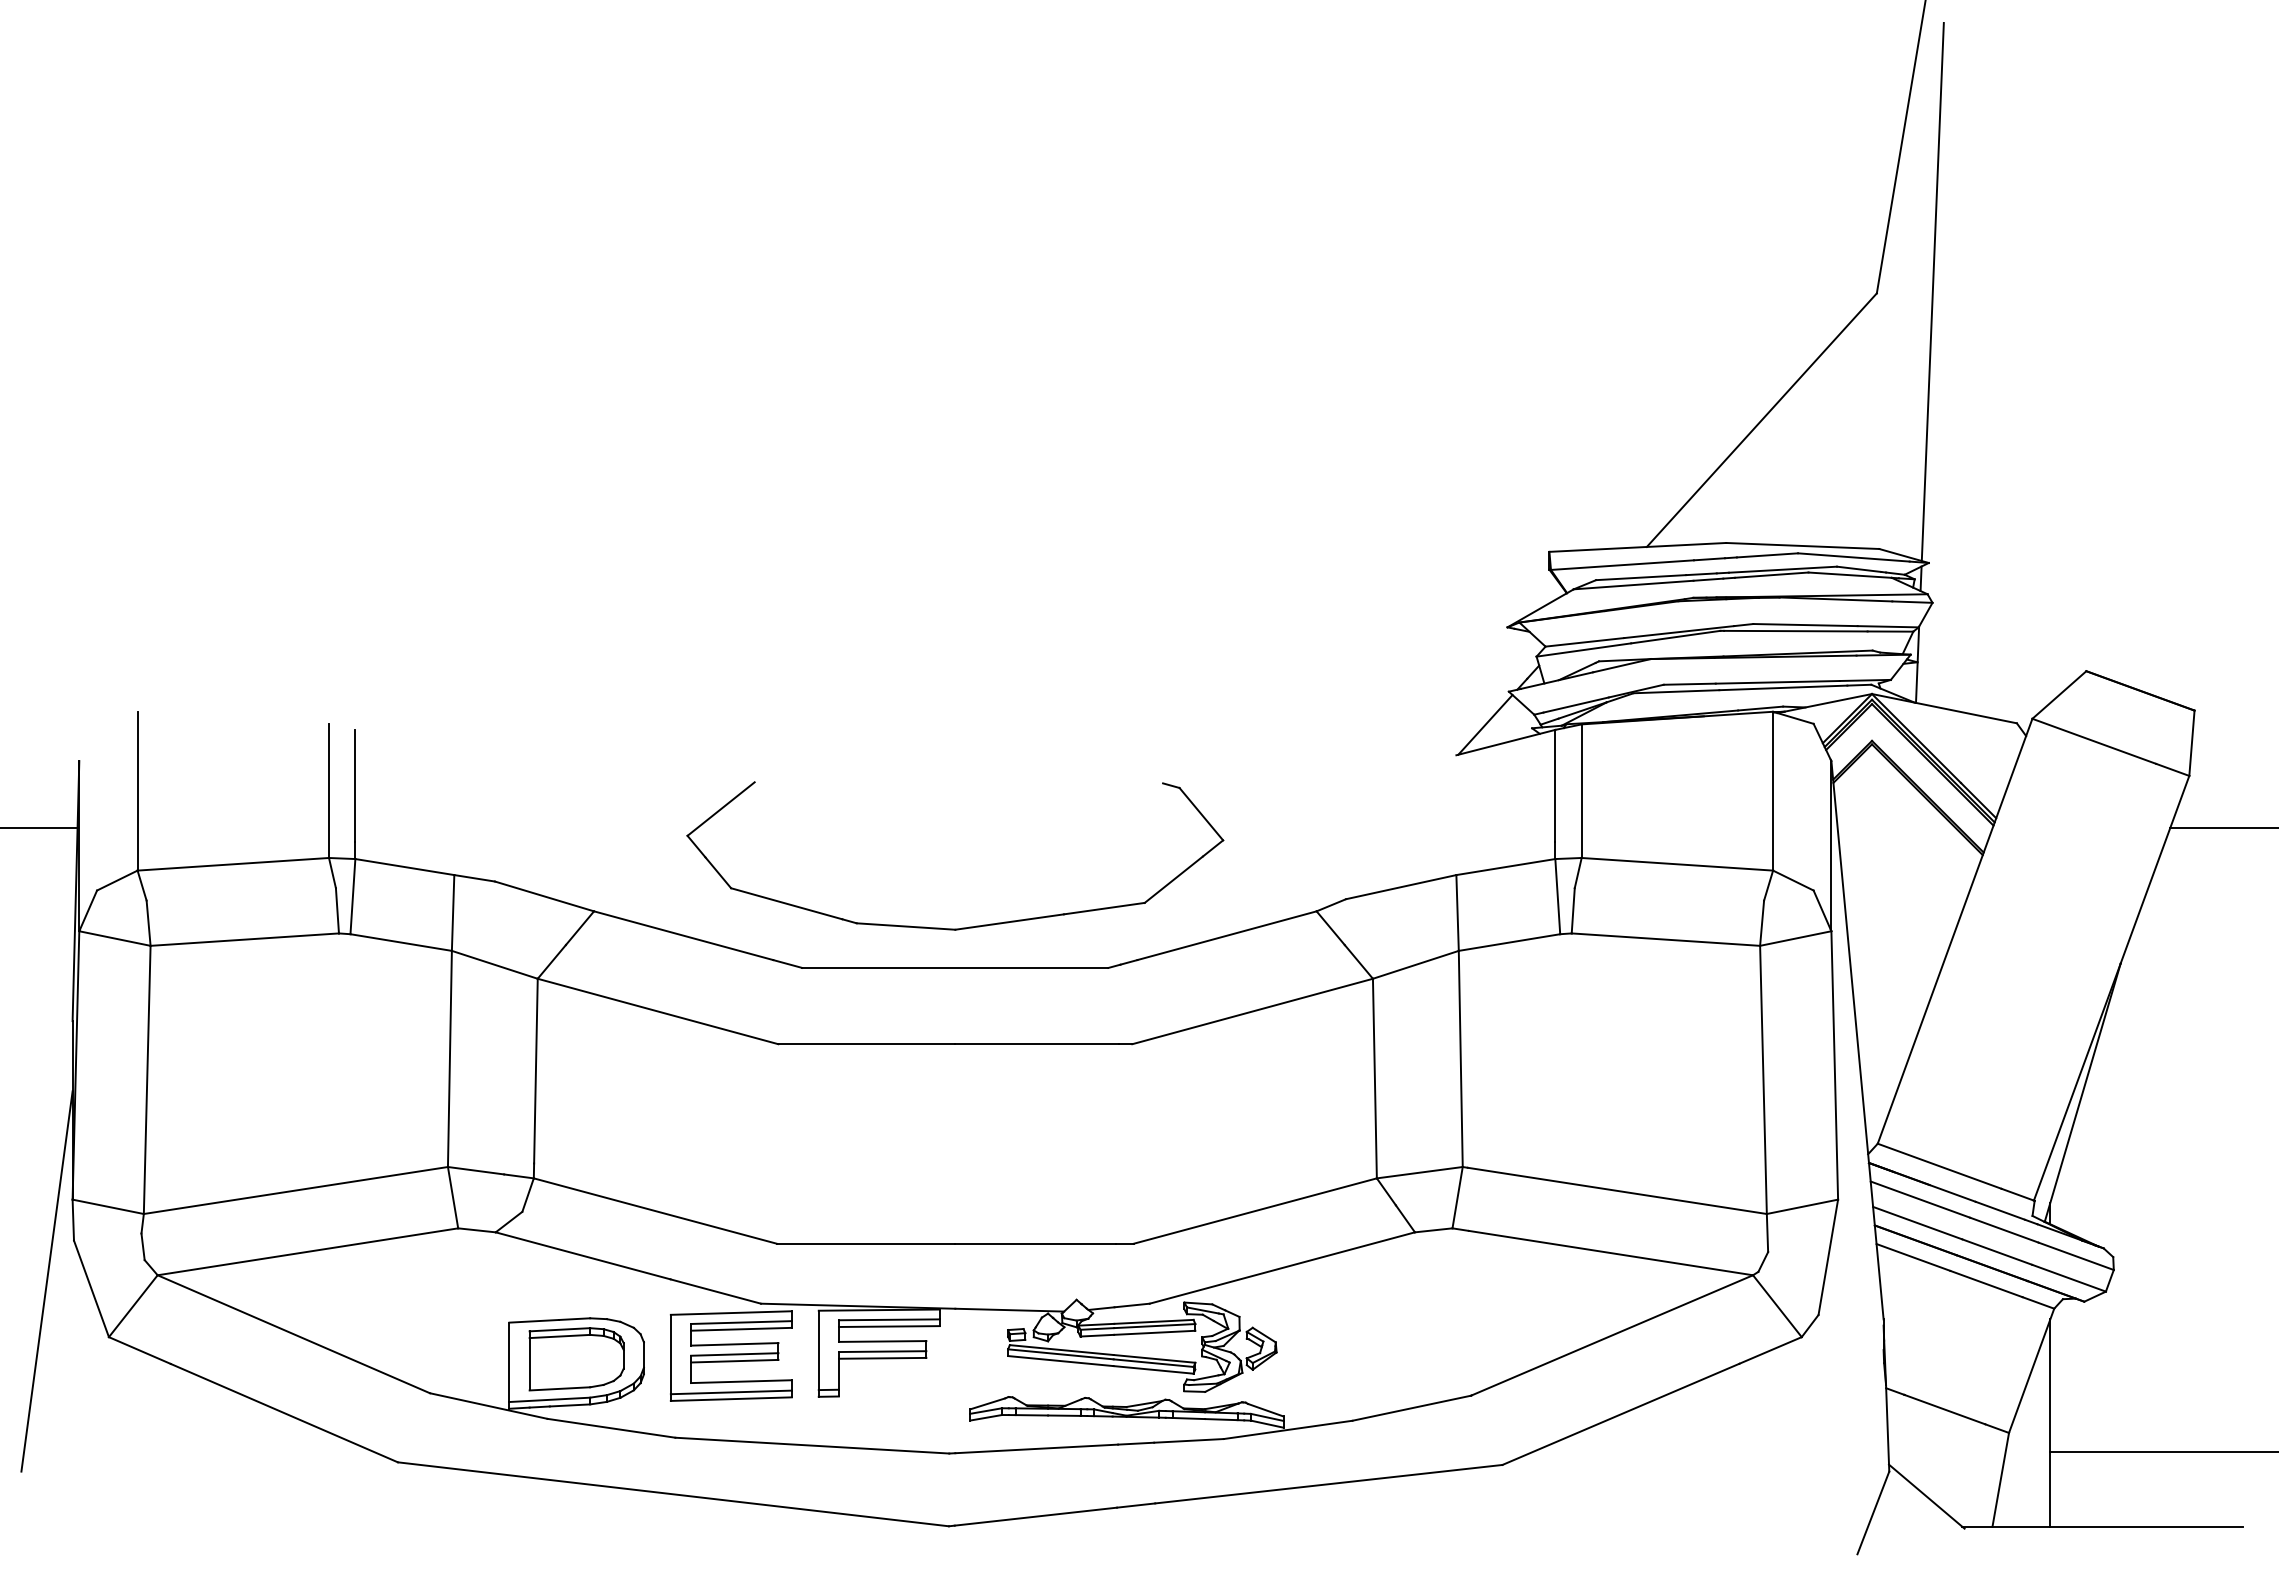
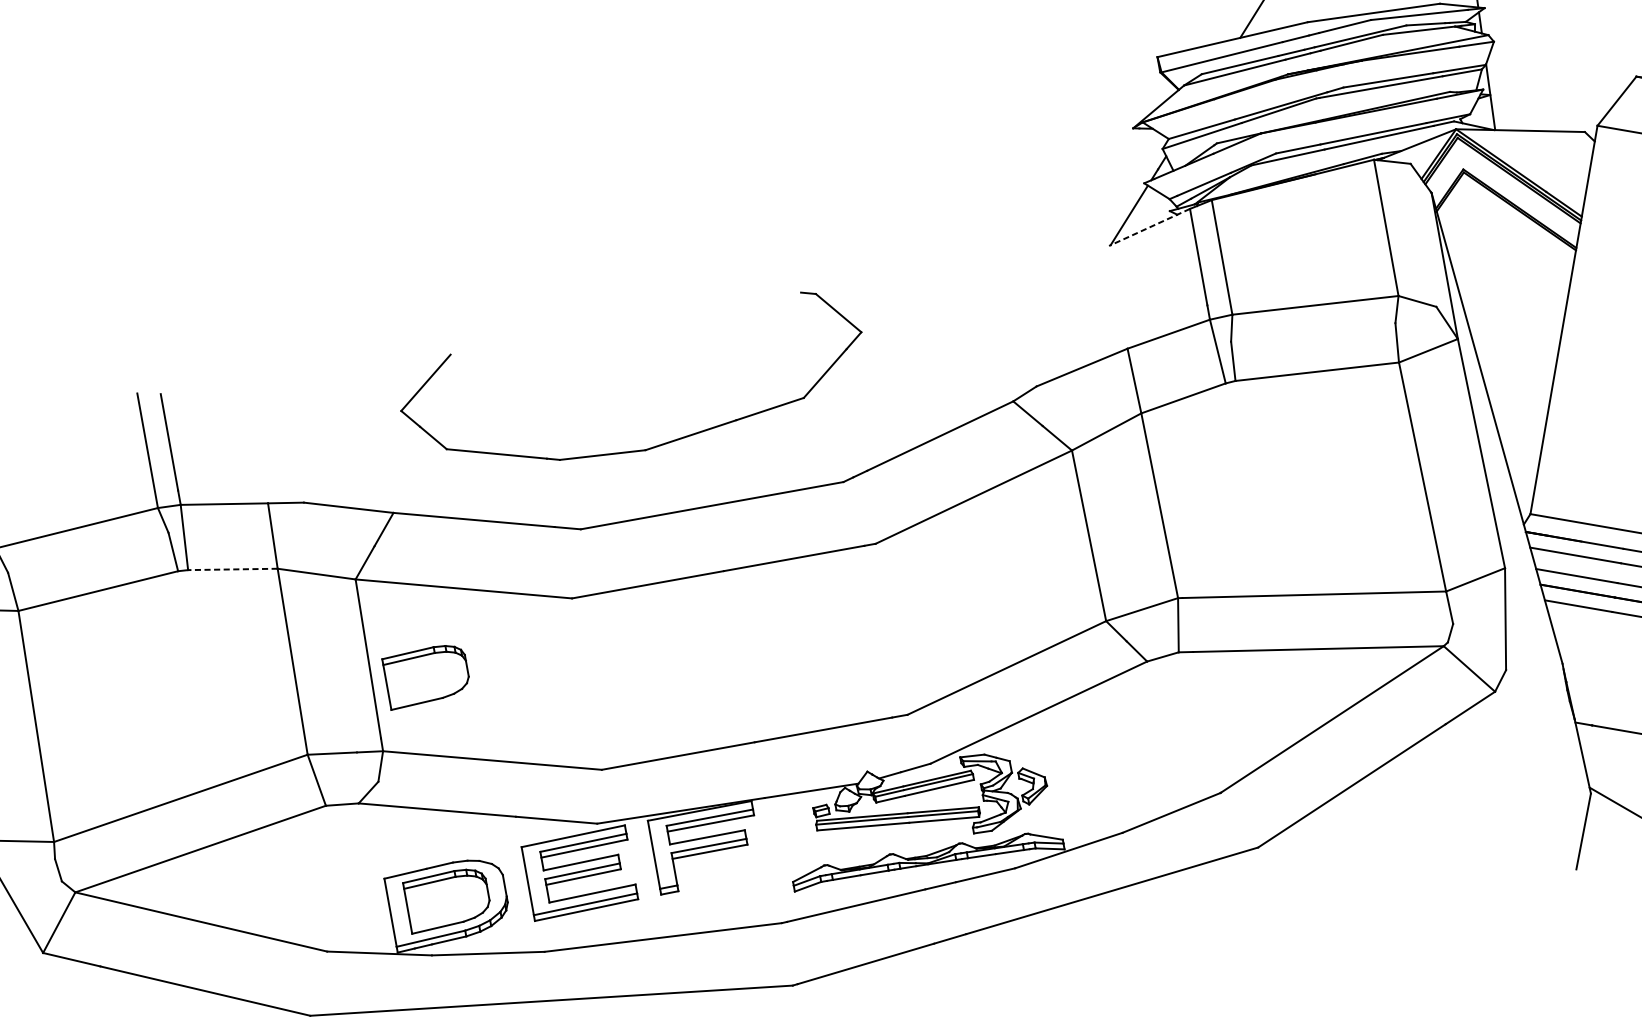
line: (1505, 742) -> (1149, 227), solid -> dashed
part: (962, 927) -> (651, 447), moved
line: (400, 942) -> (232, 569), solid -> dashed
part: (598, 1102) -> (426, 676), added

